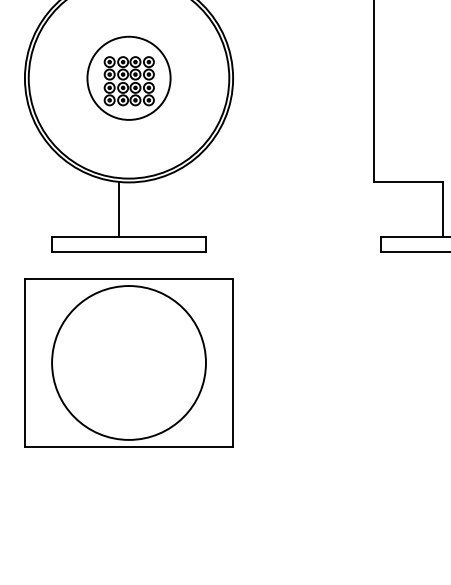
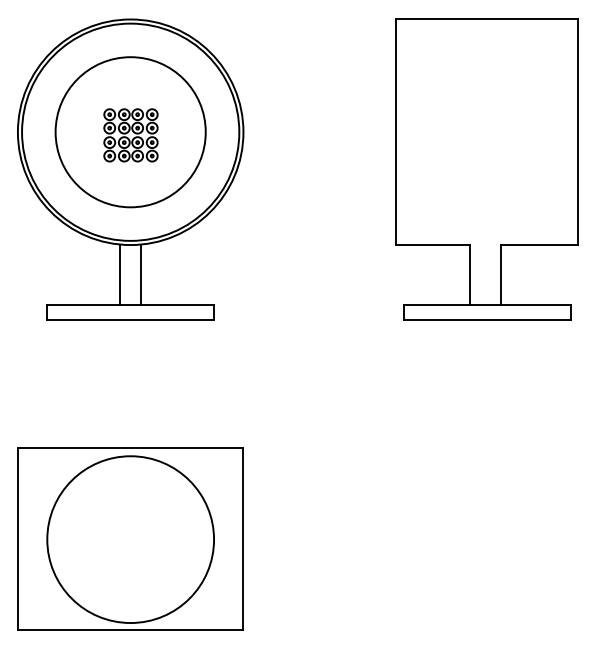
circle: (128, 78) -> (130, 132), size x1.67
line: (139, 209) -> (141, 274), added
part: (128, 361) -> (130, 538), moved

